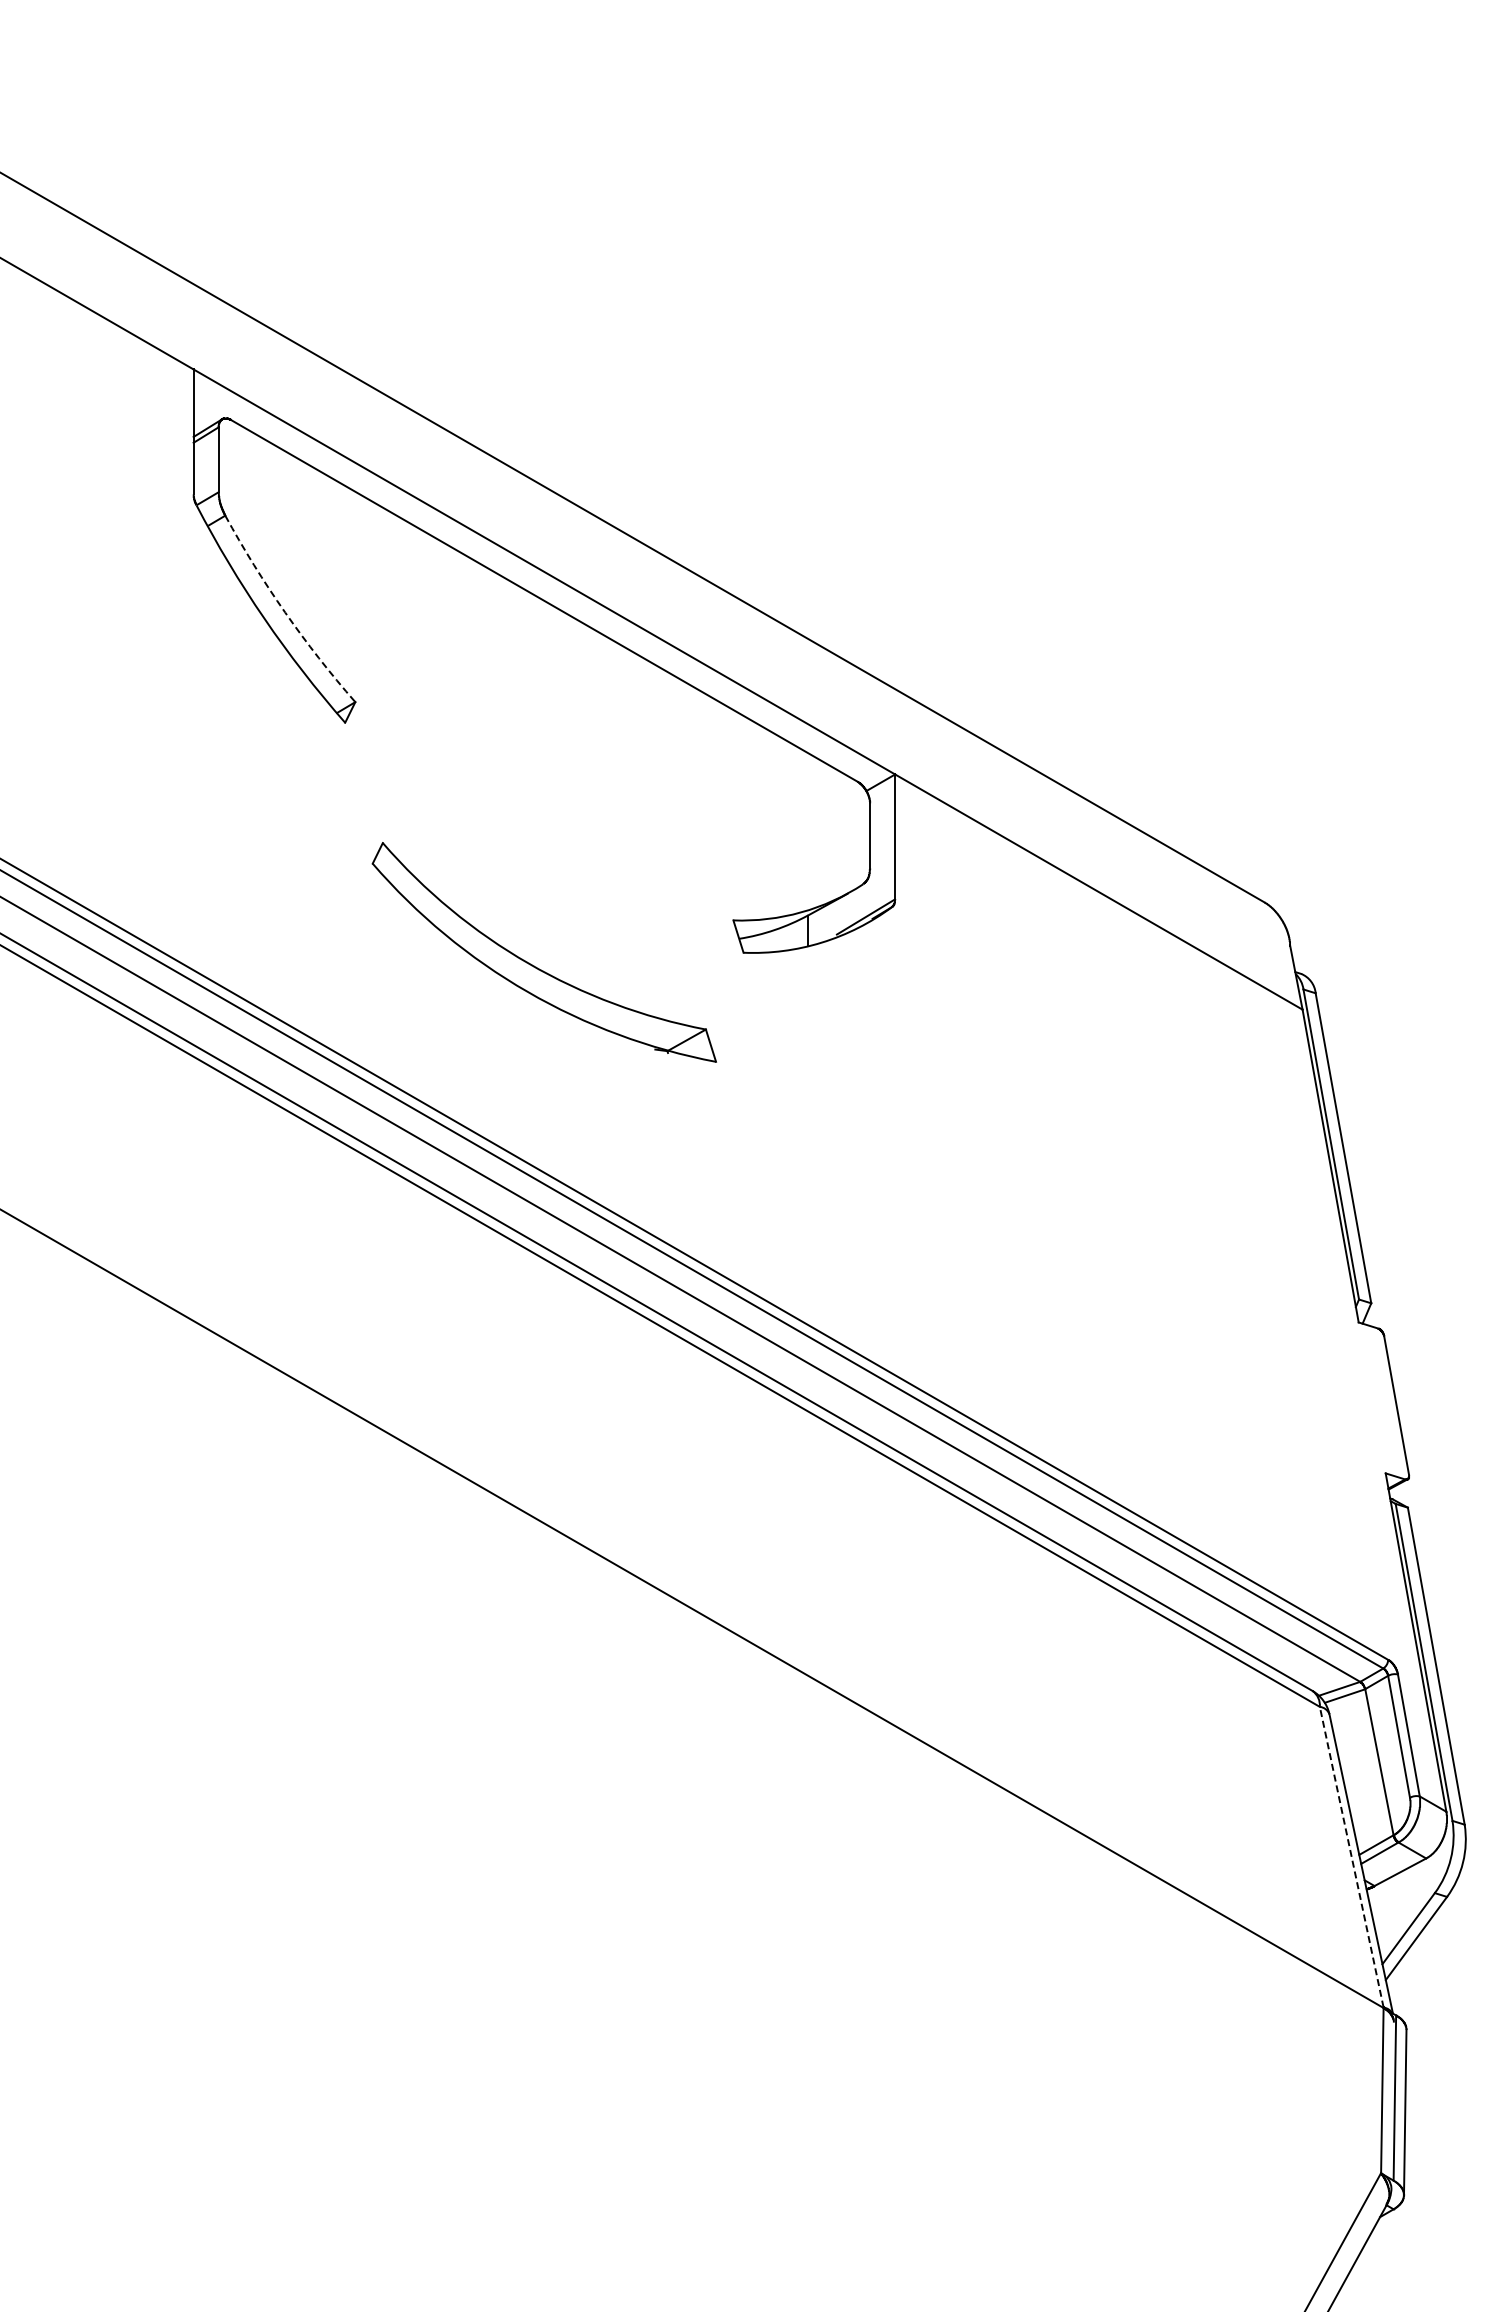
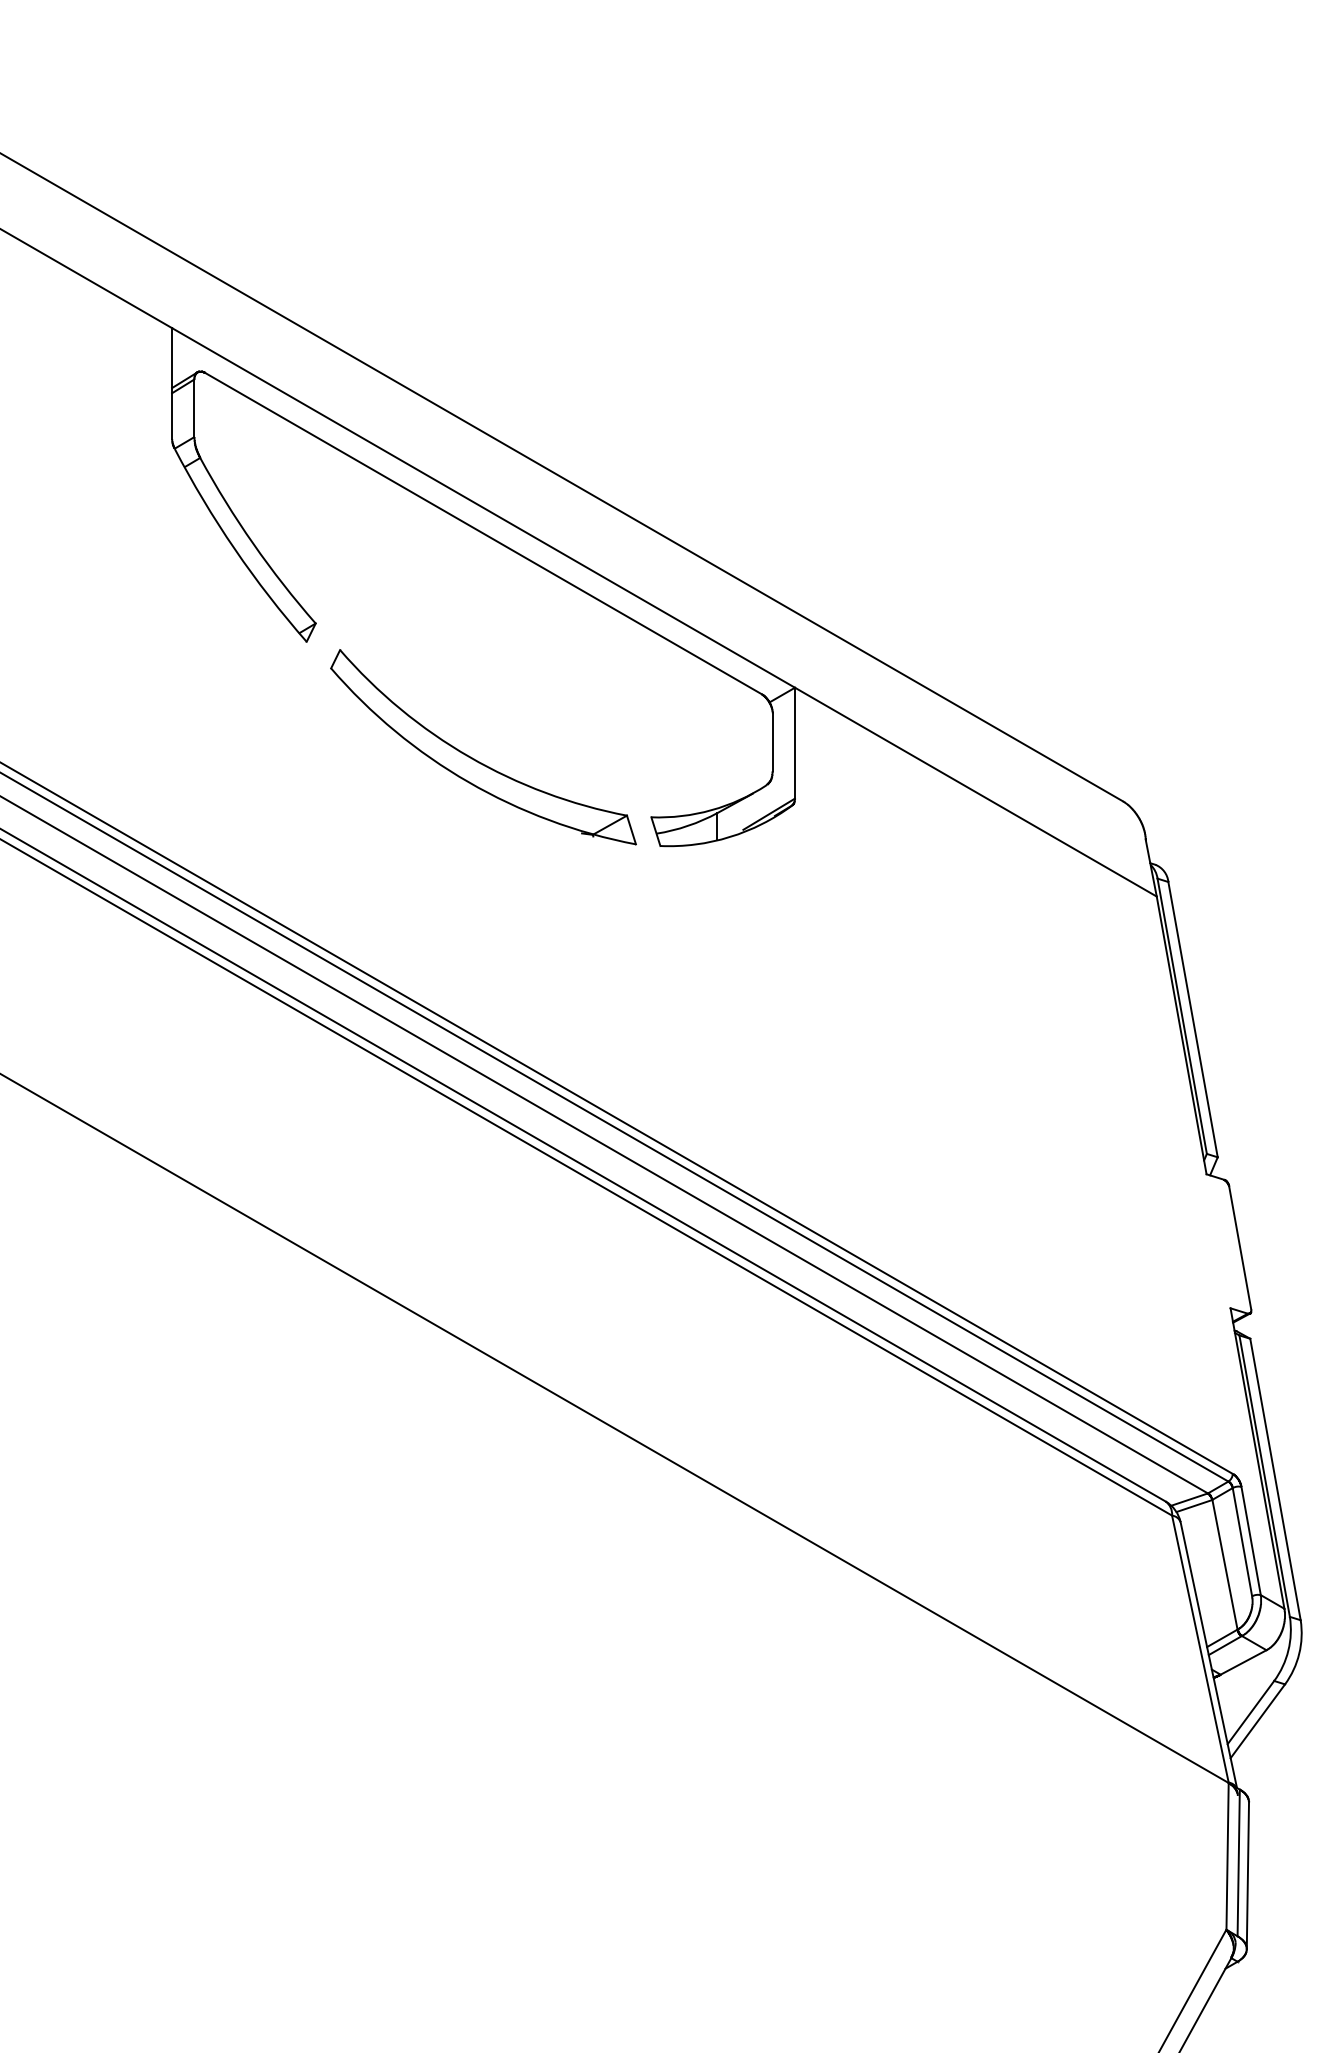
arc: (285, 612) -> (253, 543), dashed -> solid
part: (536, 966) -> (476, 759), moved
line: (1351, 1857) -> (1200, 1649), dashed -> solid

